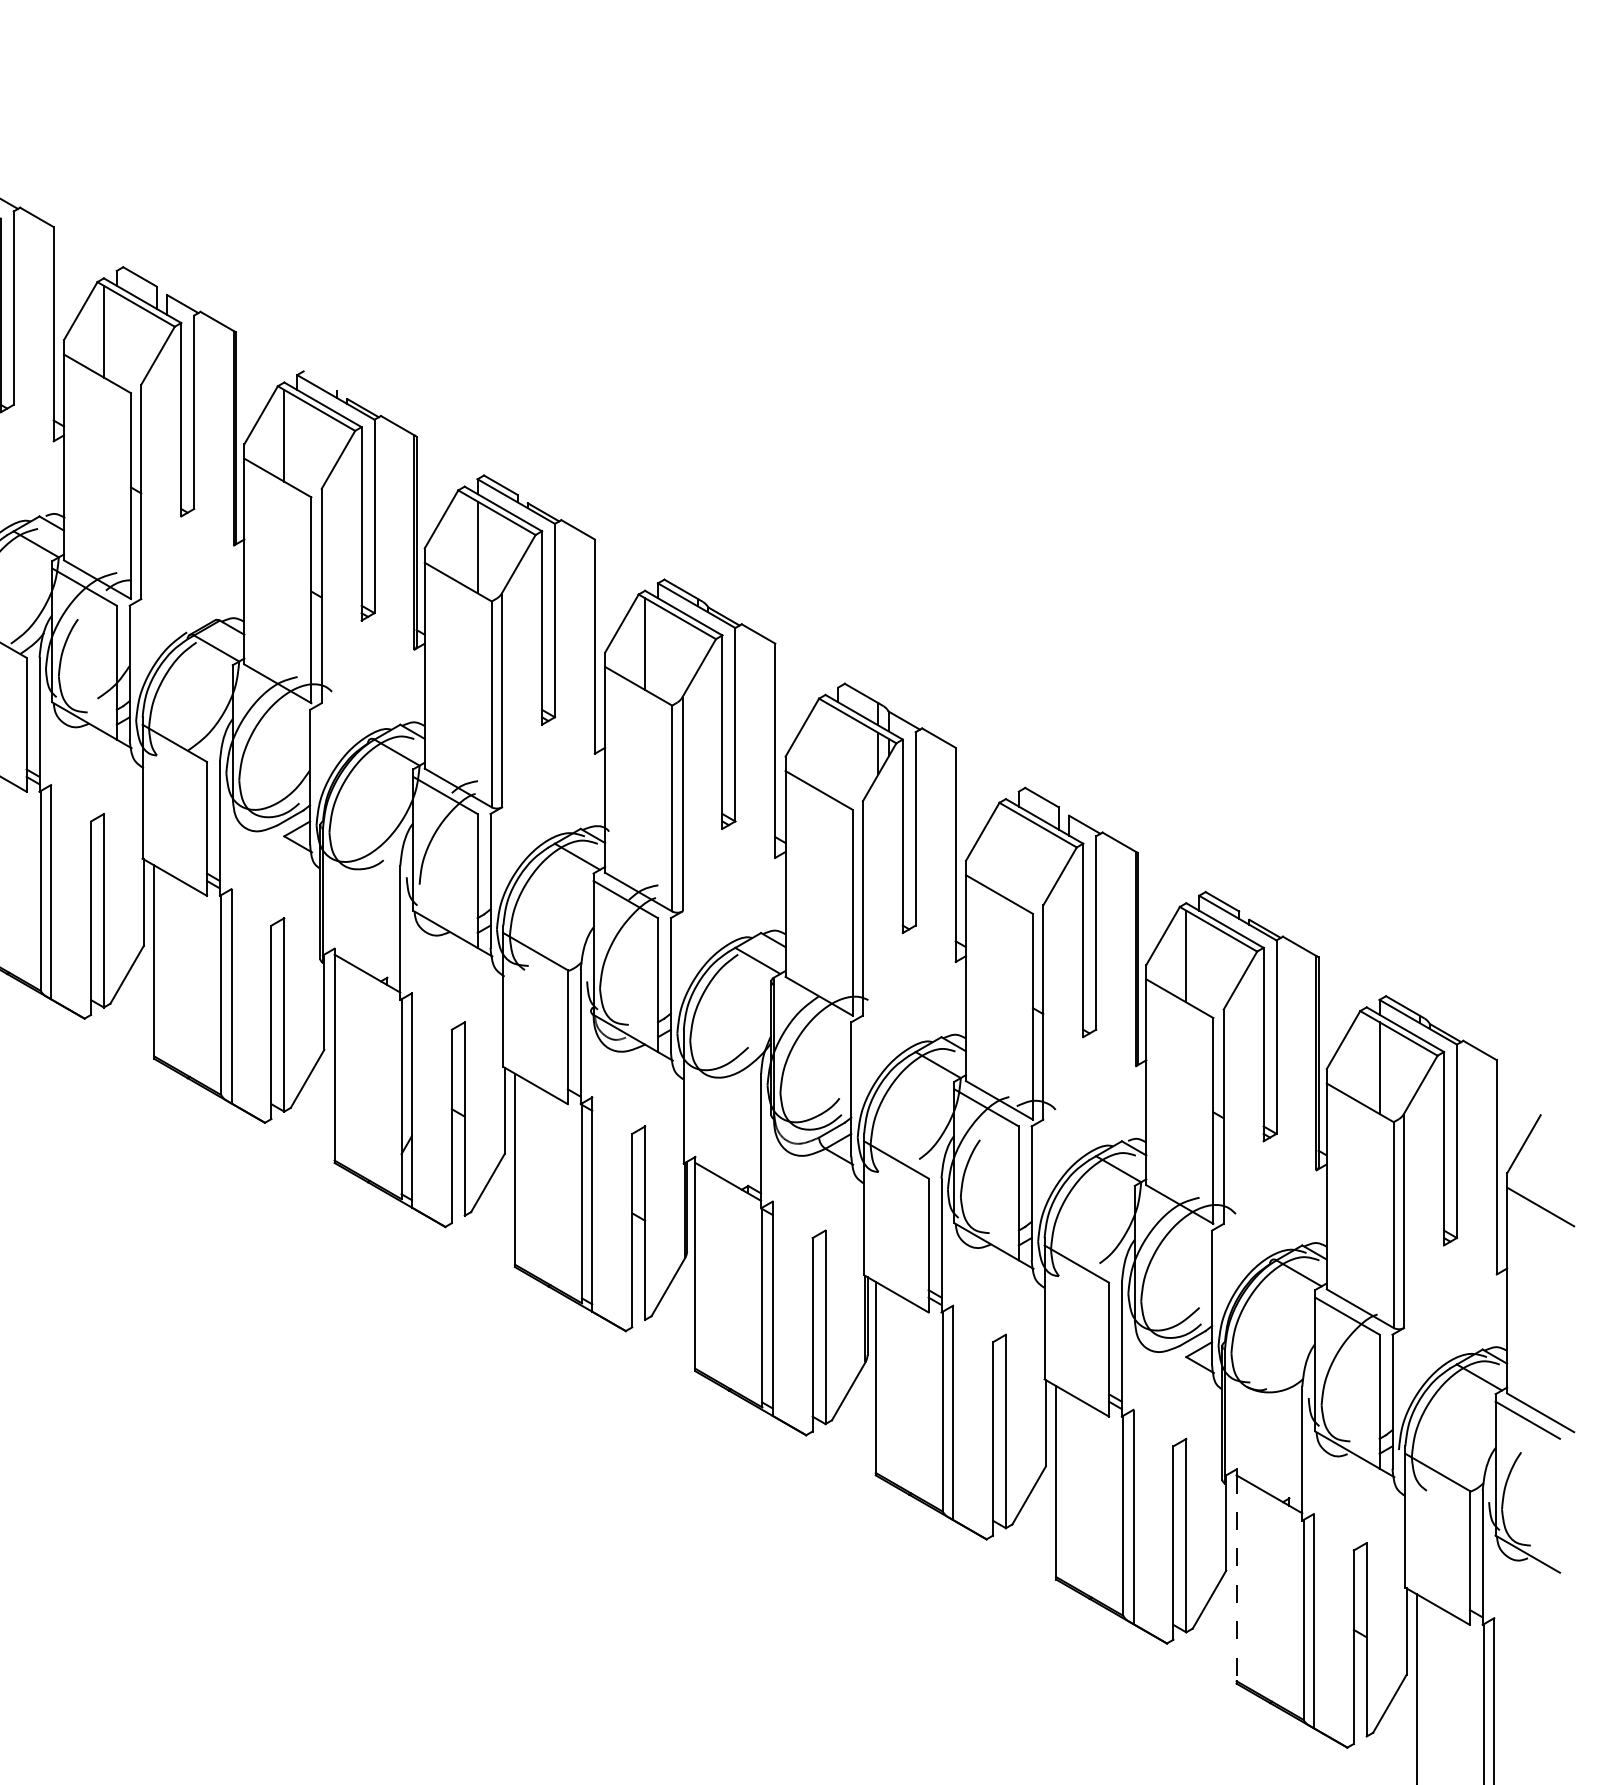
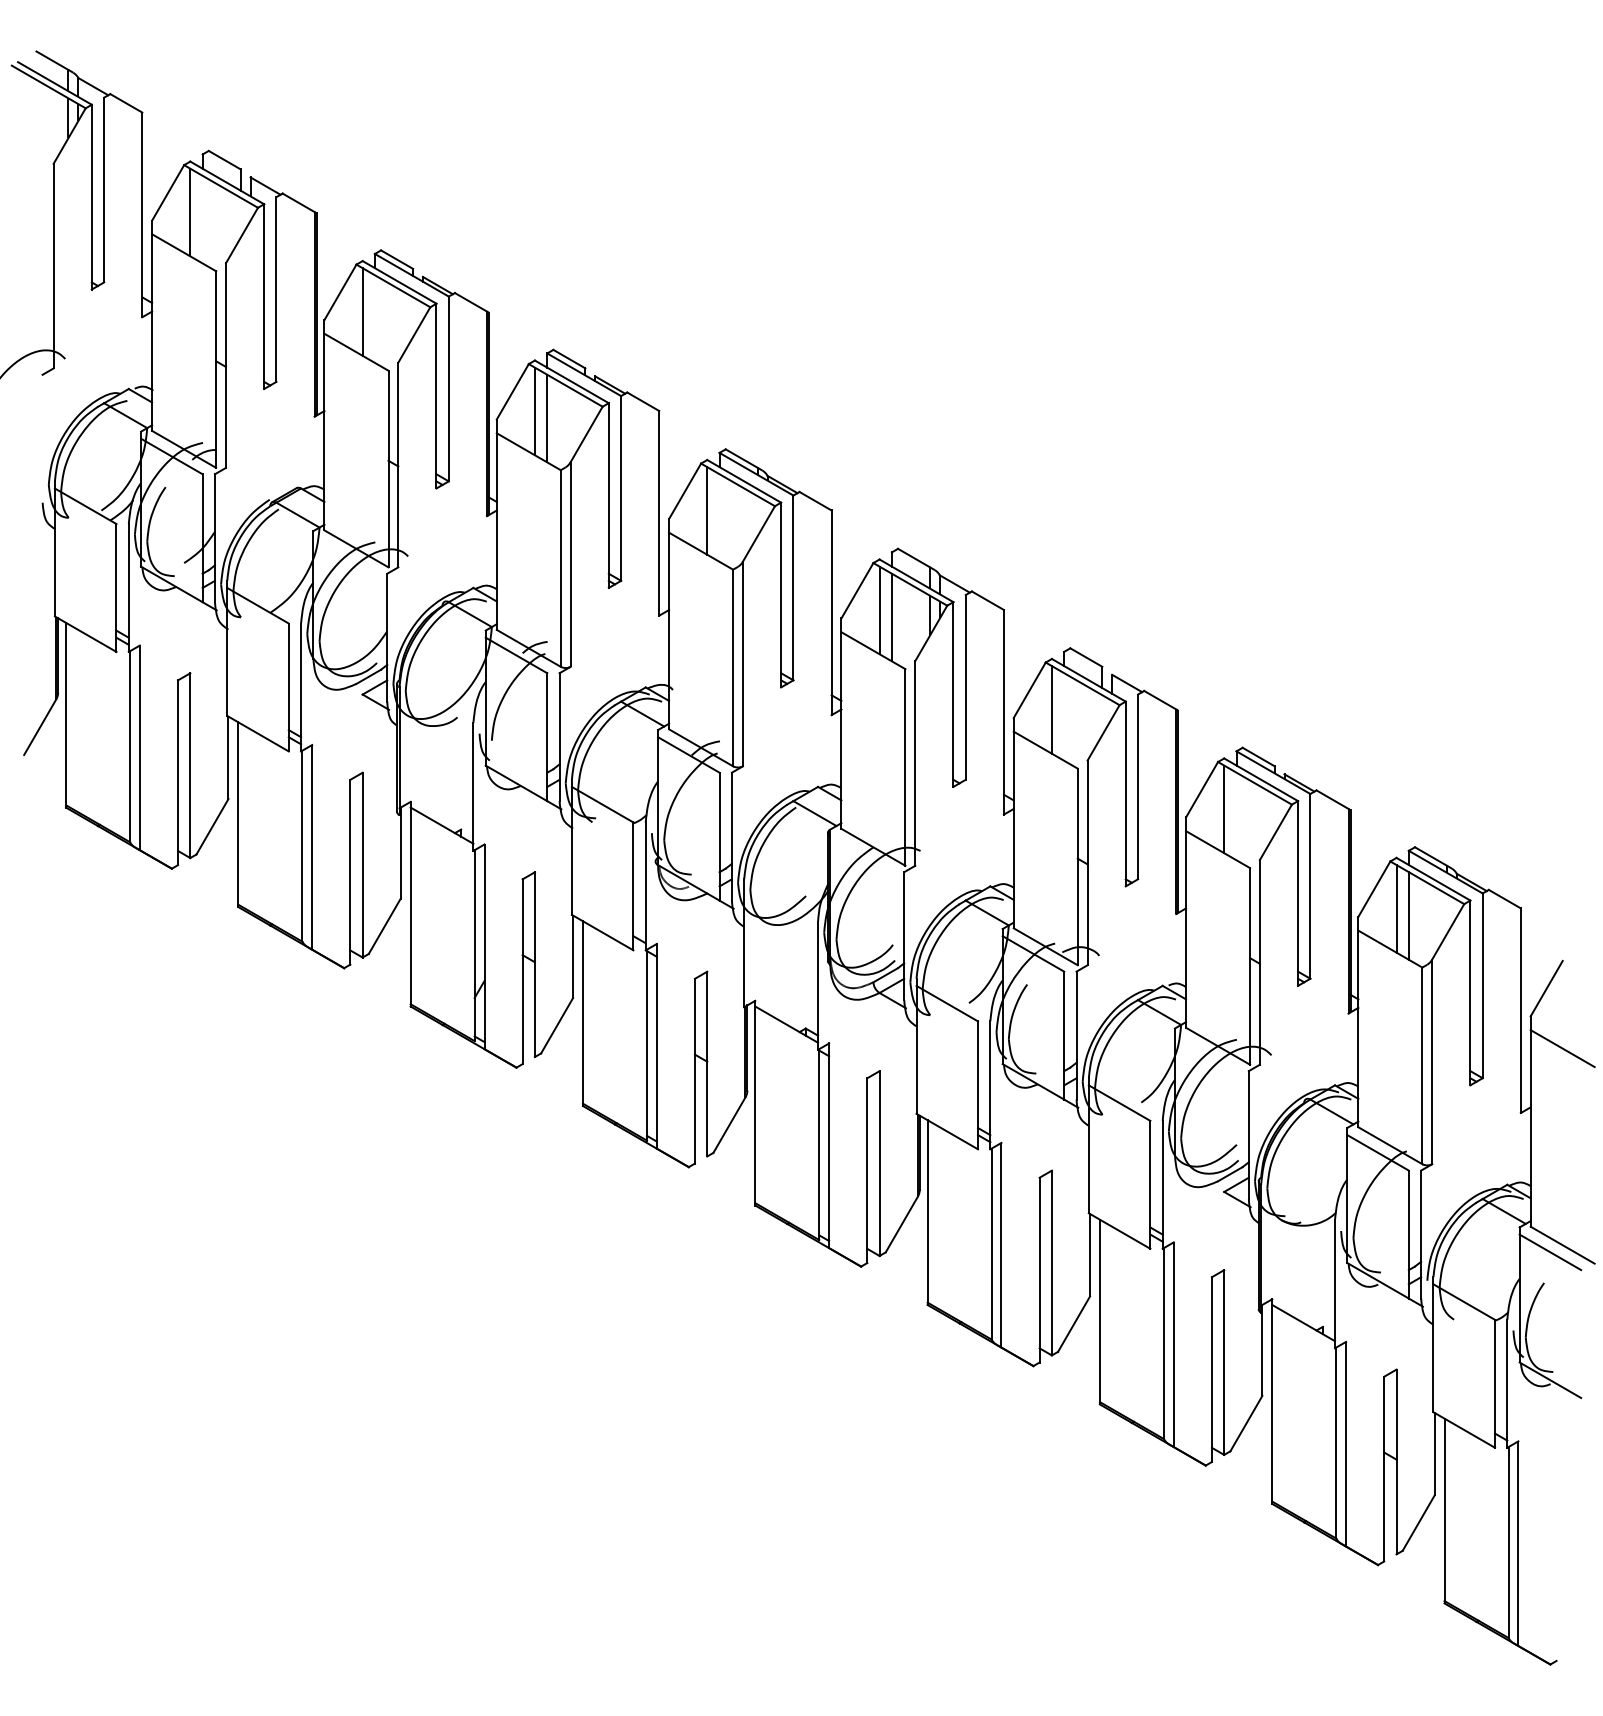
line: (320, 380) -> (397, 259), added
line: (464, 540) -> (534, 411), added
line: (825, 748) -> (879, 610), added
line: (837, 755) -> (891, 617), added
line: (1005, 851) -> (1051, 709), added
line: (1366, 1060) -> (1396, 908), added
line: (1236, 1578) -> (1272, 1403), dashed -> solid

